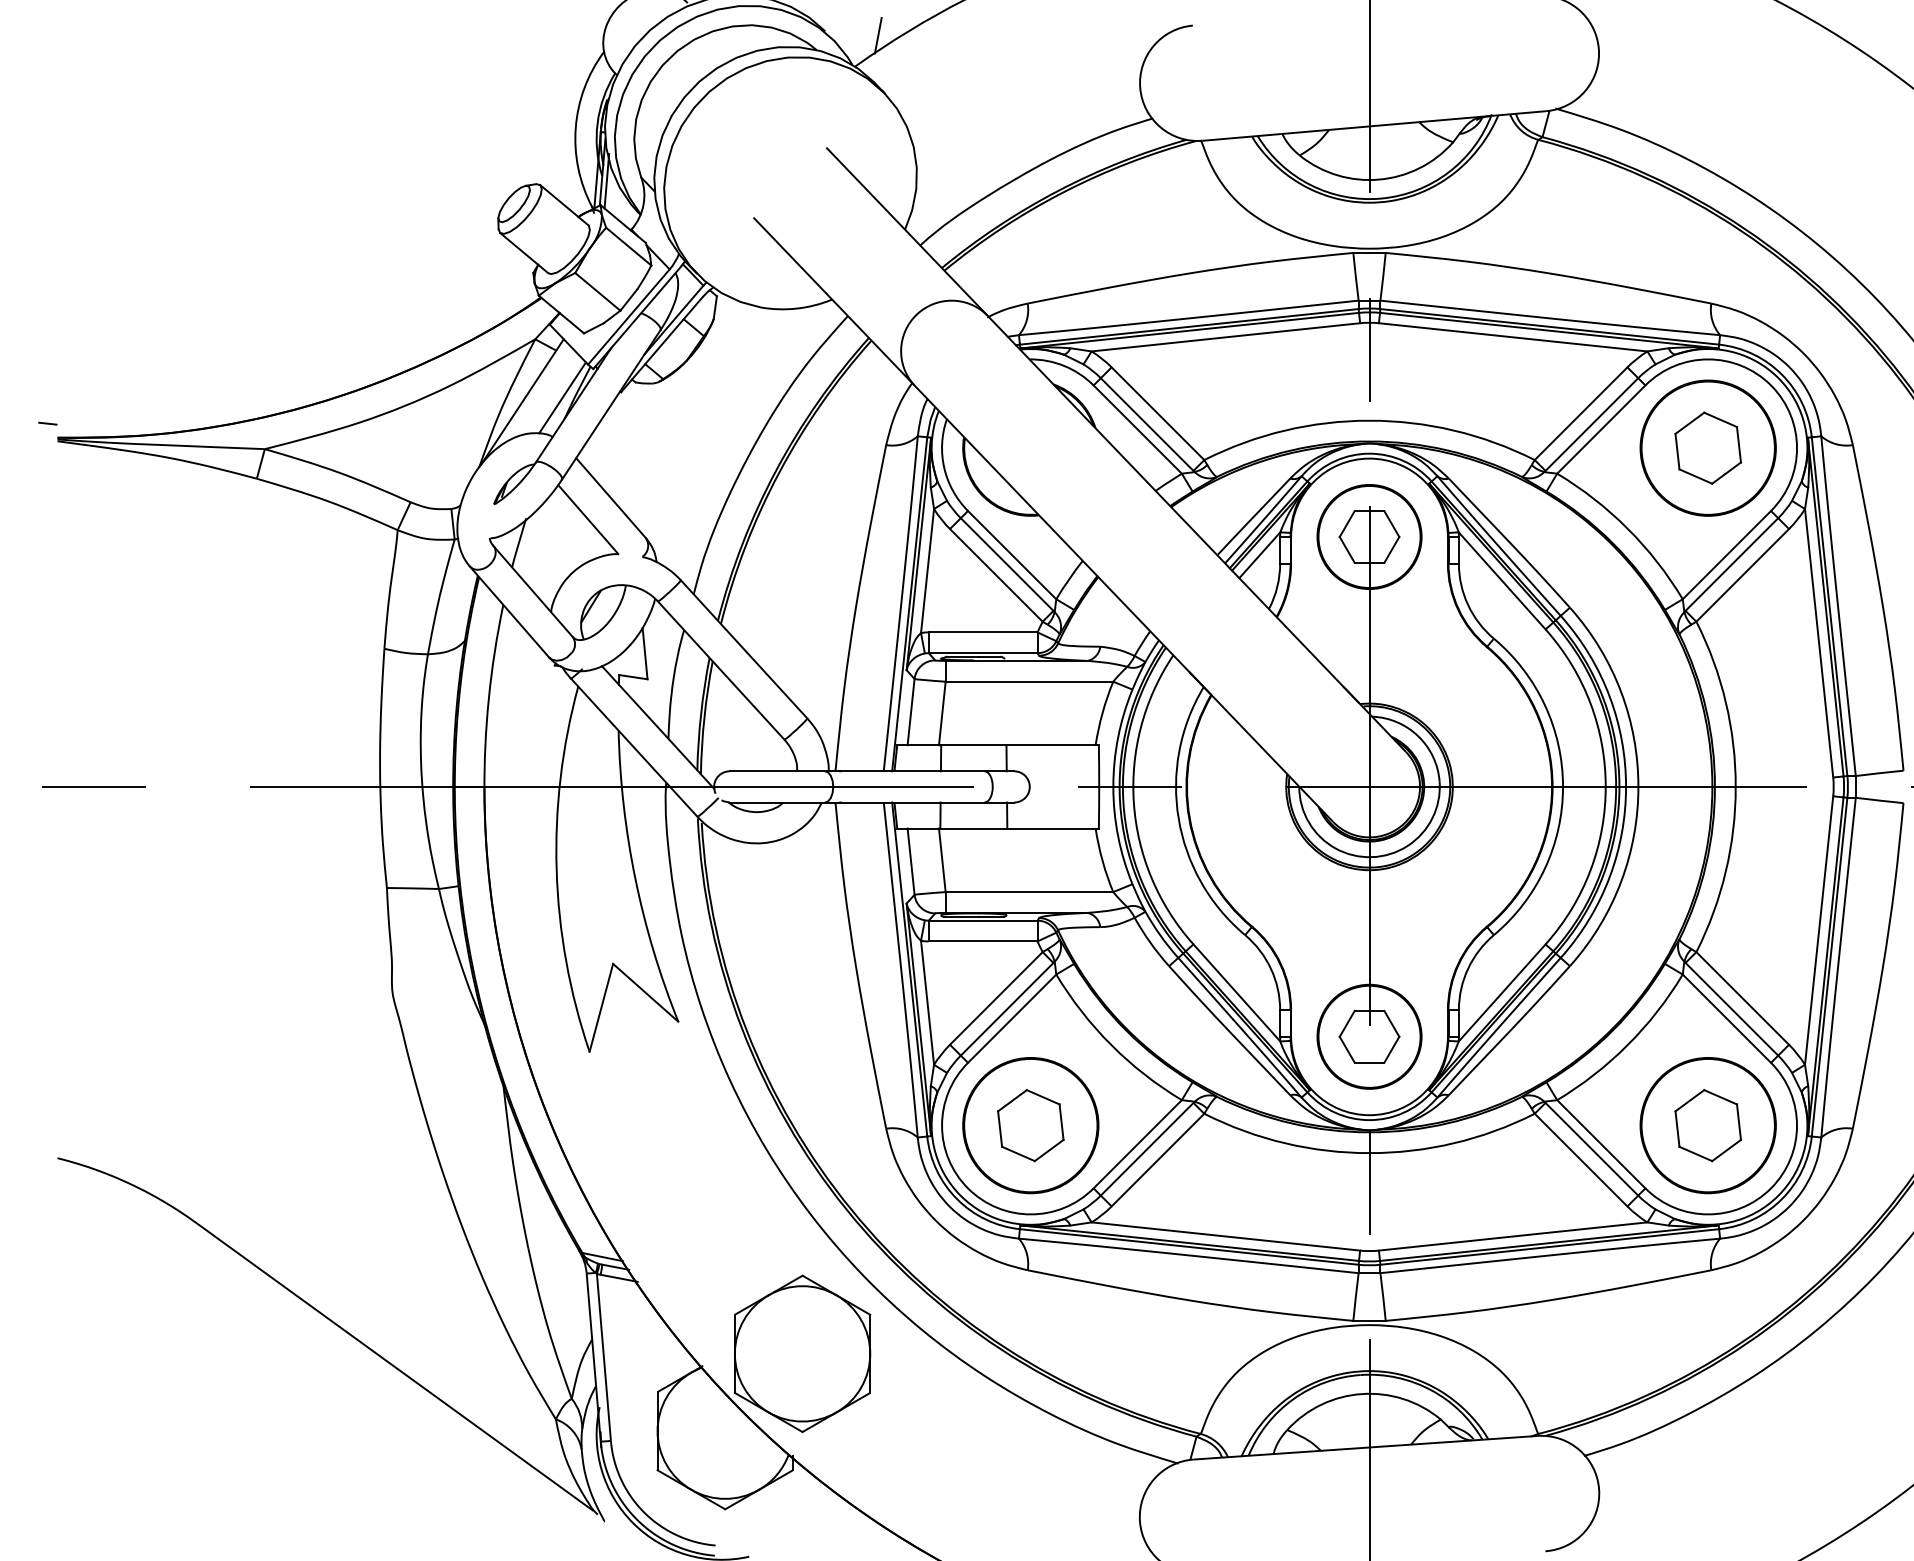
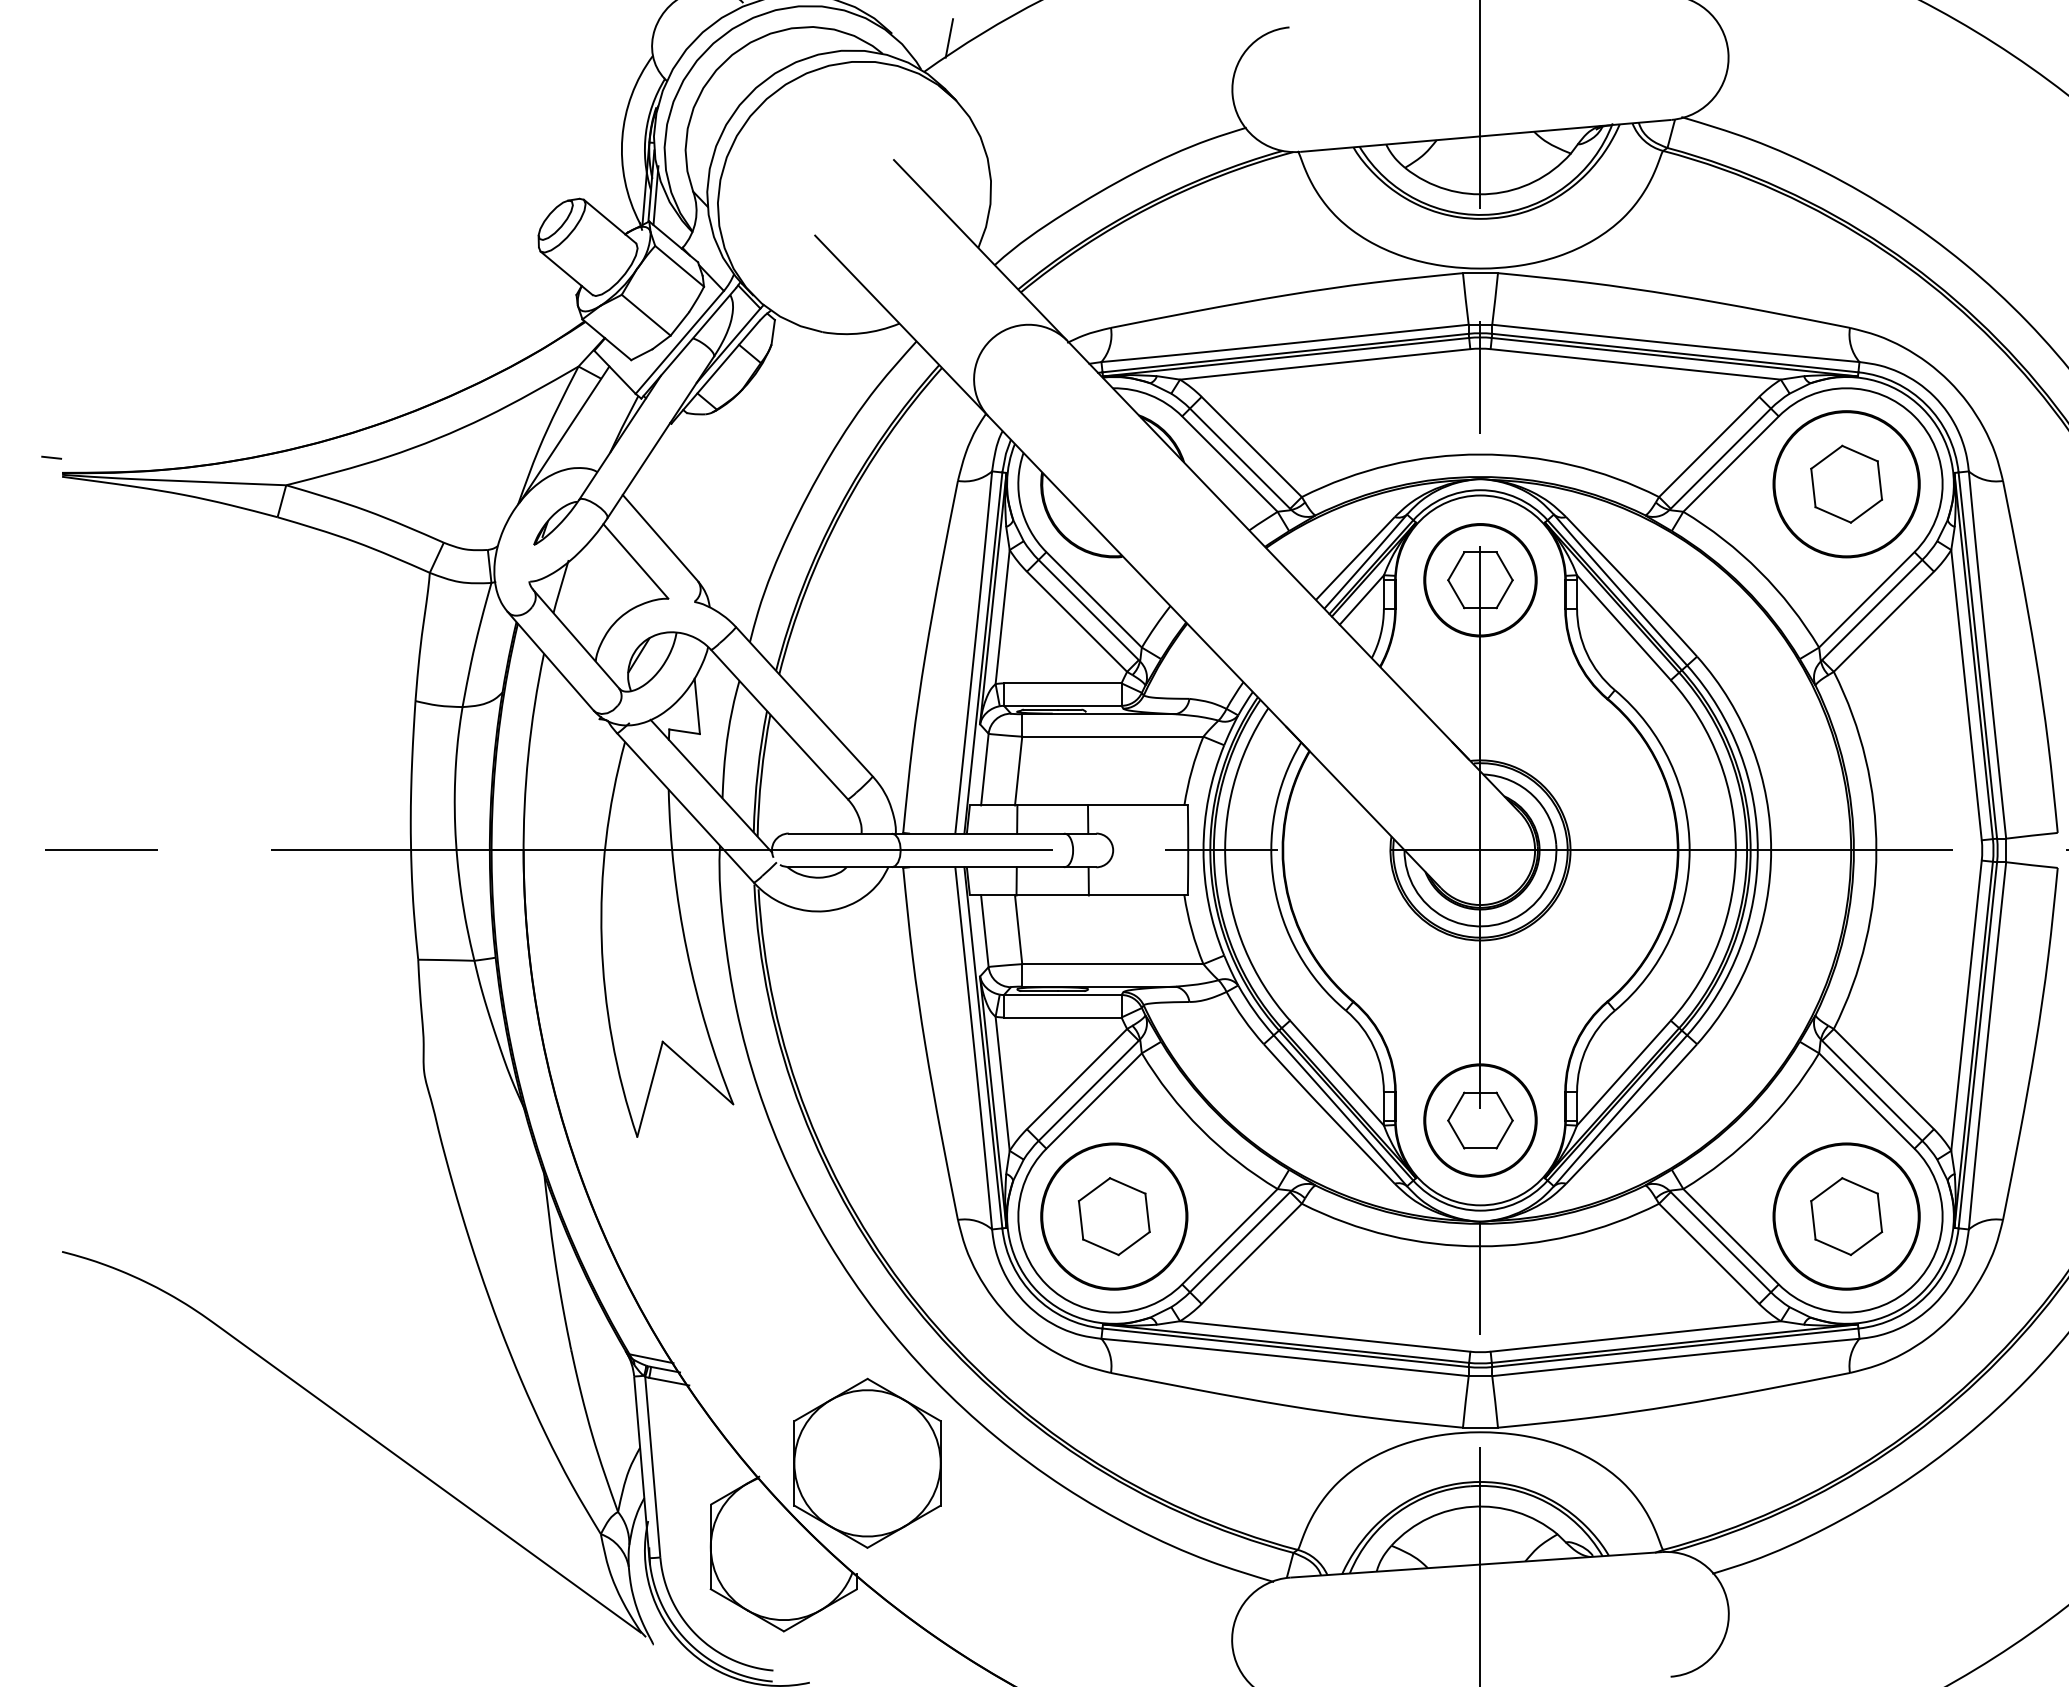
line: (562, 397) -> (607, 429), removed

